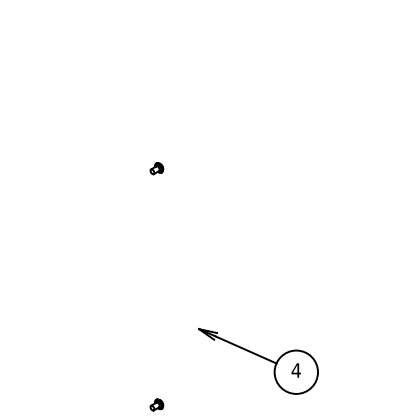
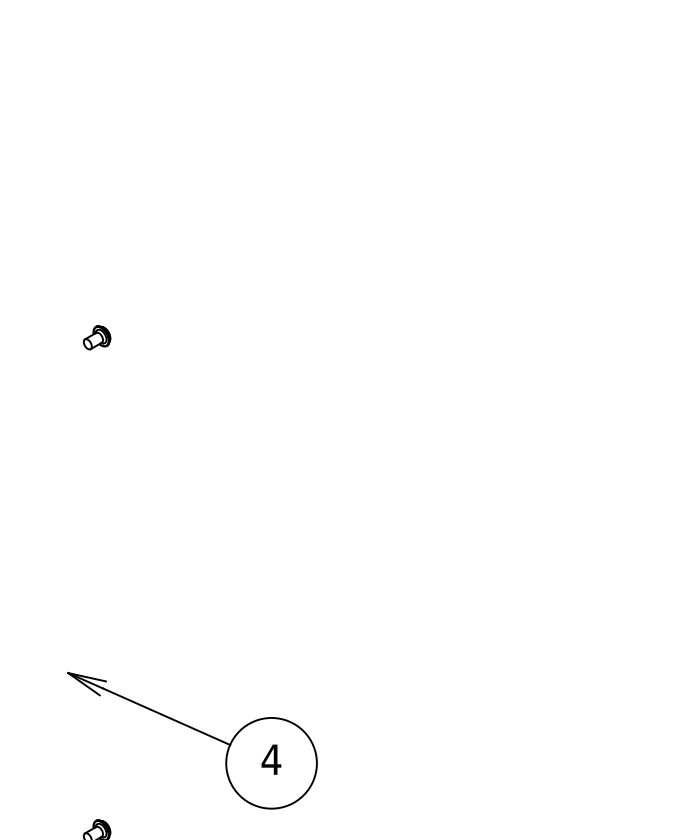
part: (258, 361) -> (192, 740), moved

